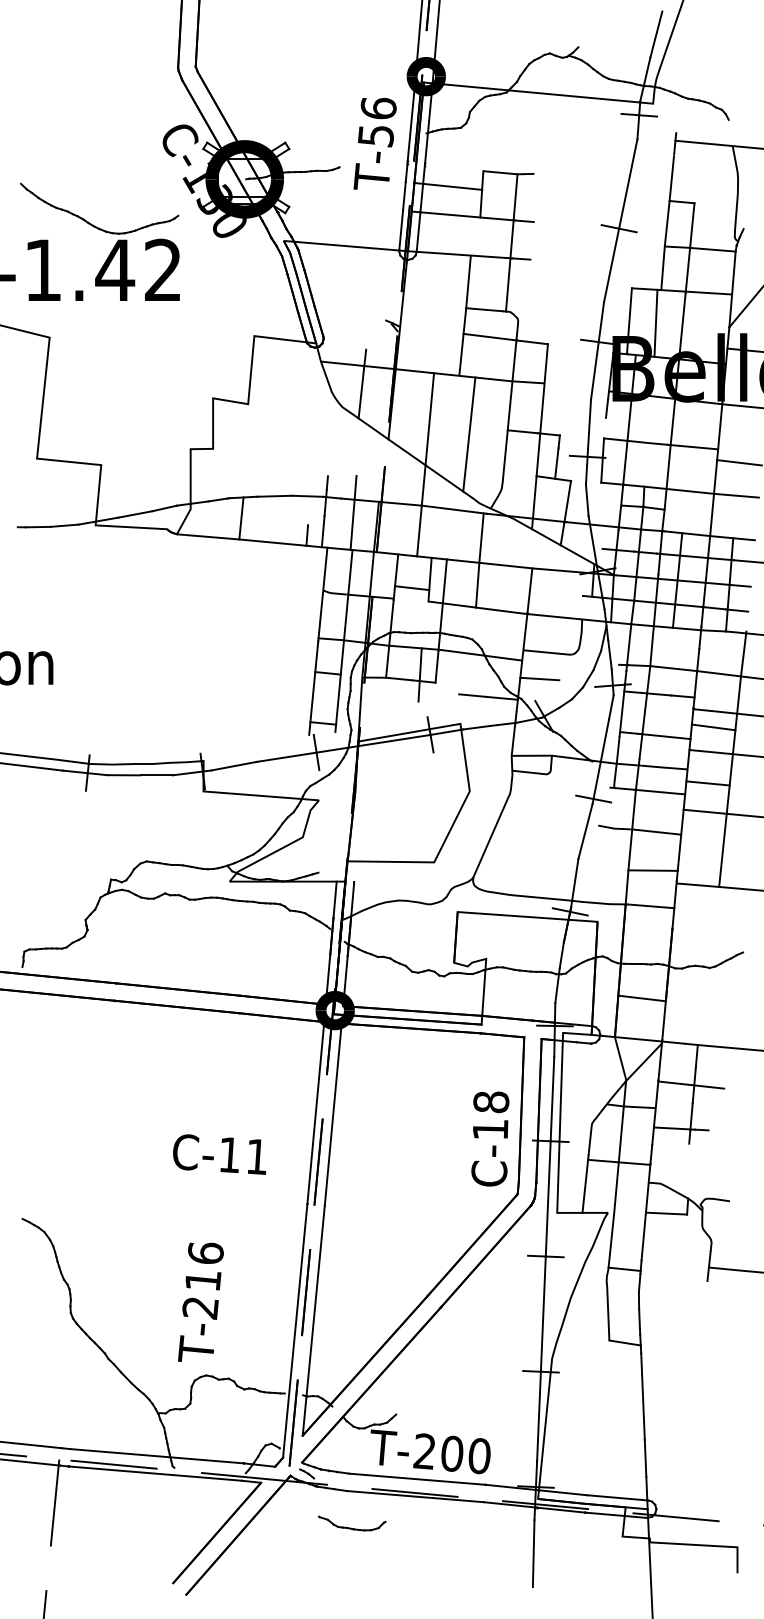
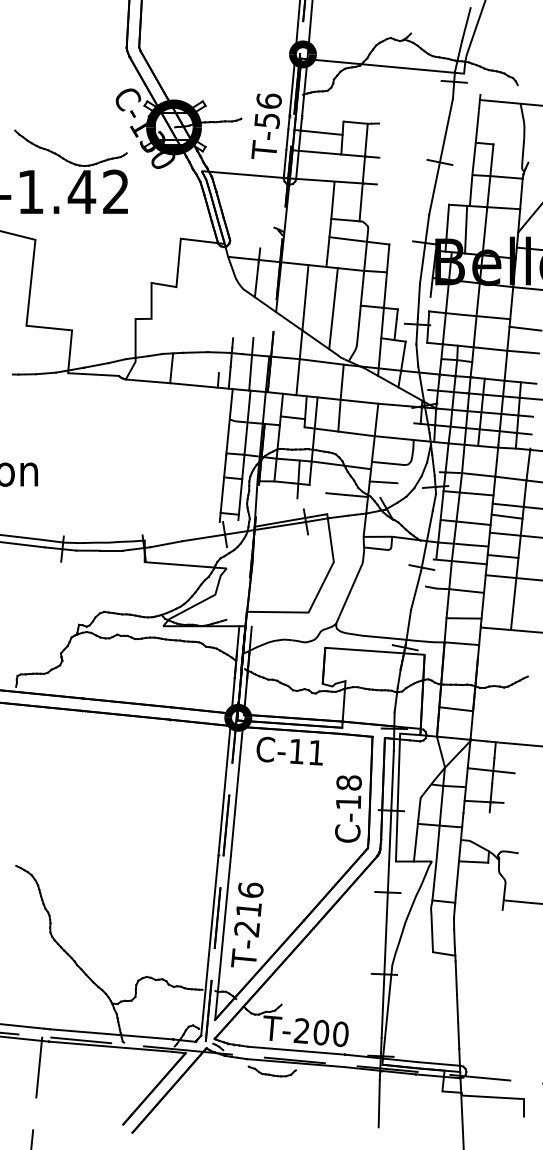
text: (374, 143) -> (266, 126), moved
text: (219, 1154) -> (289, 751), moved
text: (200, 1301) -> (246, 924), moved
part: (352, 1523) -> (272, 1071), moved

